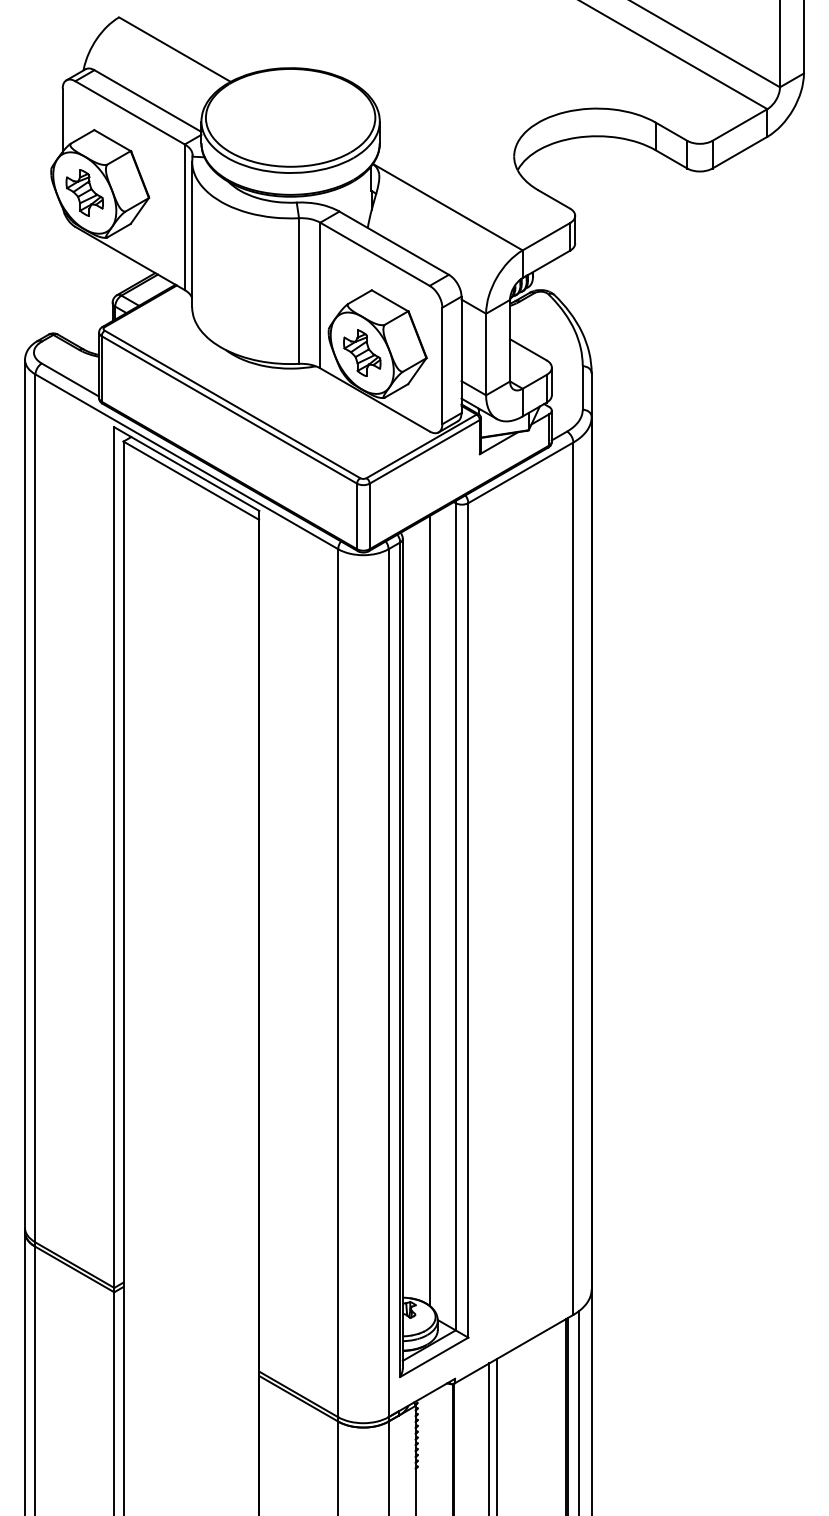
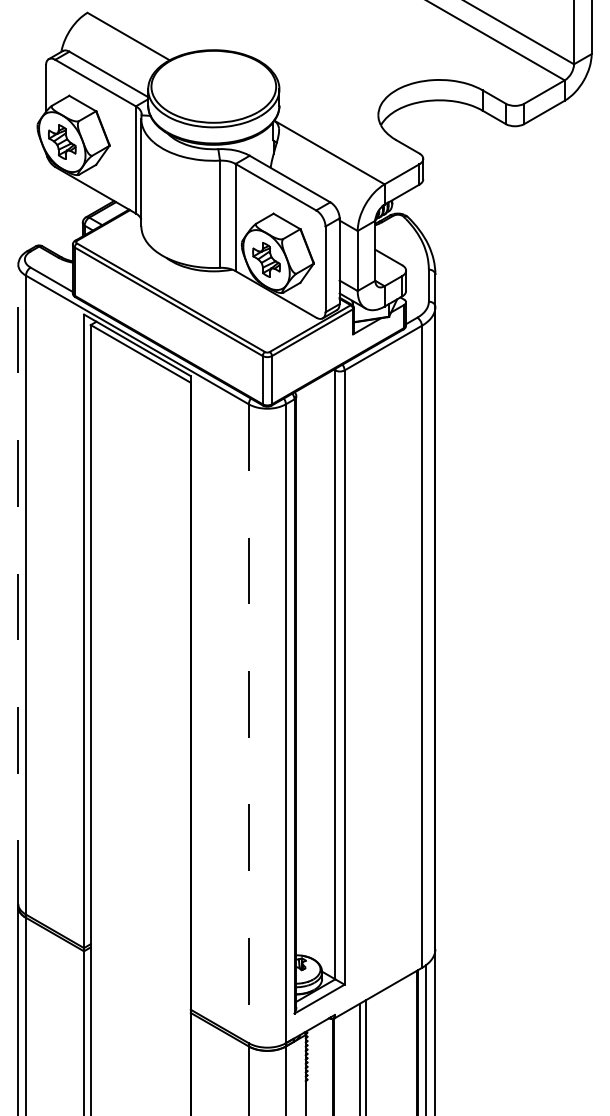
line: (25, 795) -> (18, 585), solid -> dashed
line: (430, 910) -> (316, 670), removed
line: (337, 984) -> (248, 724), solid -> dashed

